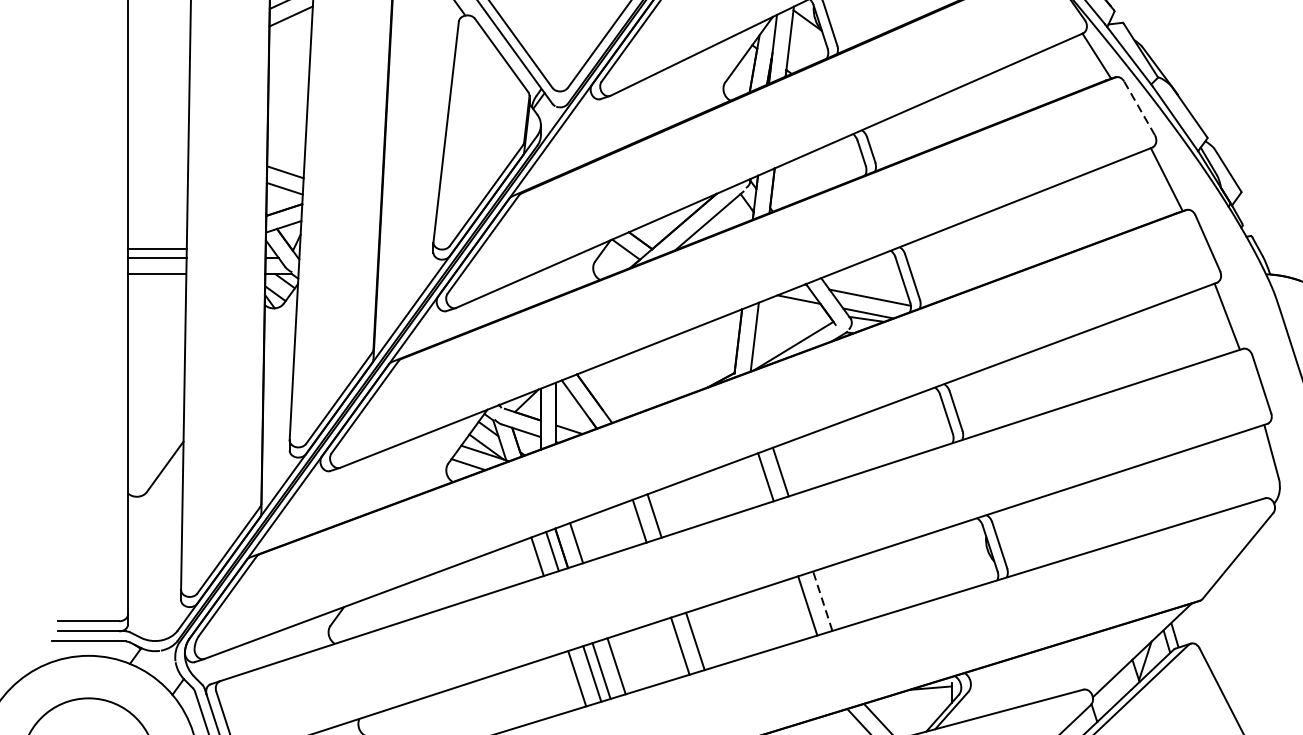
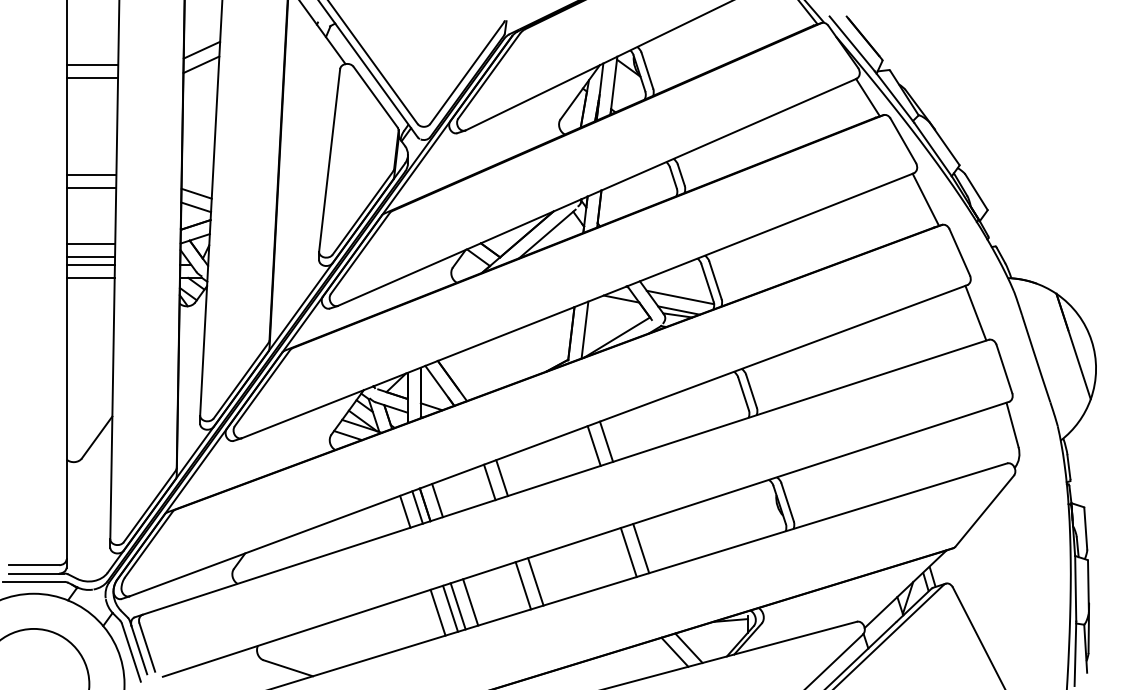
line: (159, 16) -> (92, 64), added
line: (159, 31) -> (92, 77), added
line: (1139, 107) -> (903, 140), dashed -> solid
line: (158, 150) -> (91, 175), added
line: (158, 165) -> (91, 188), added
line: (157, 232) -> (90, 243), added
line: (823, 601) -> (641, 548), dashed -> solid

